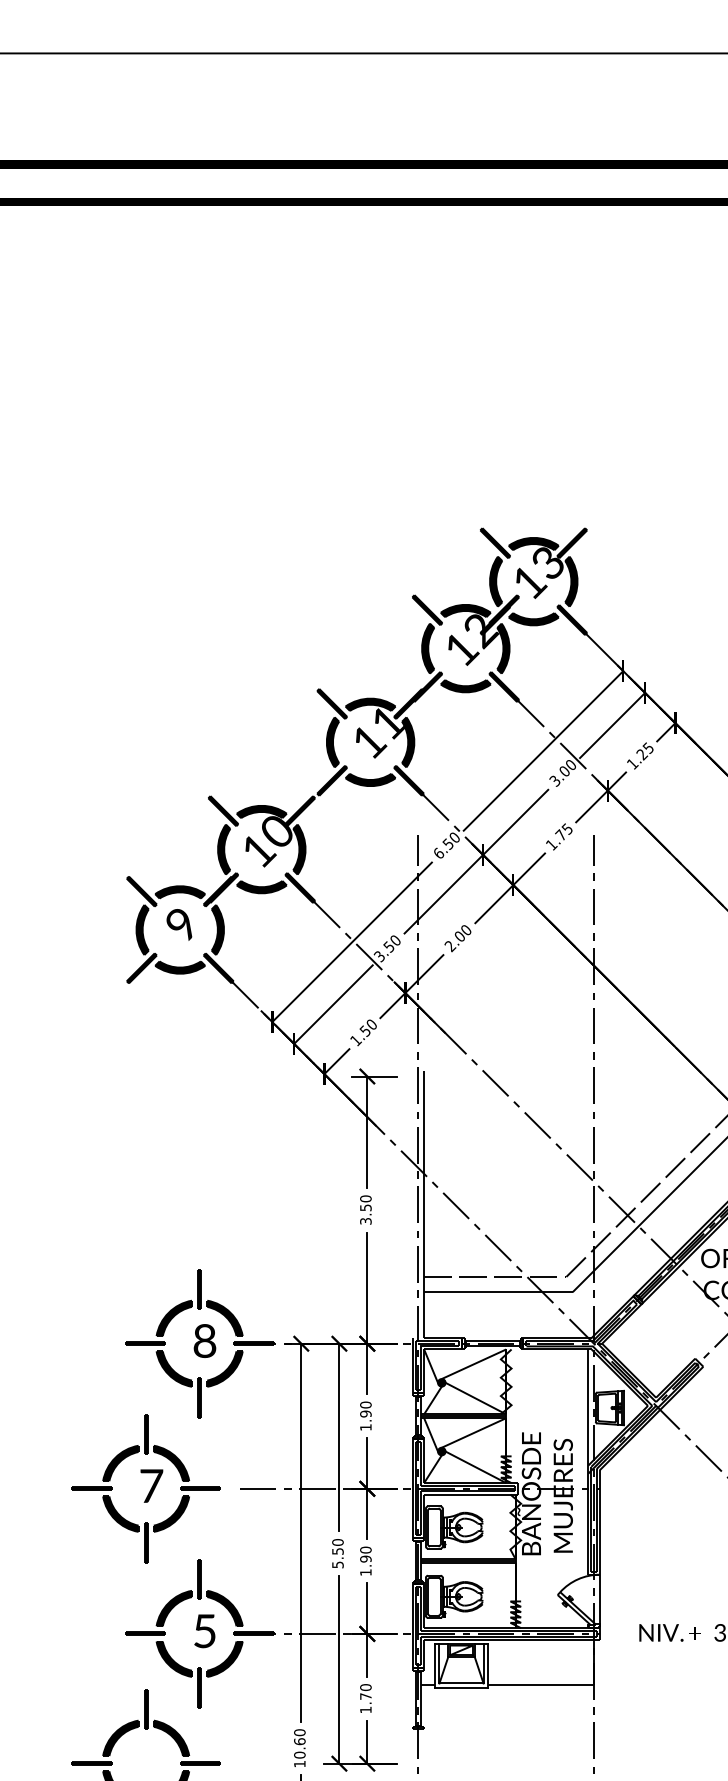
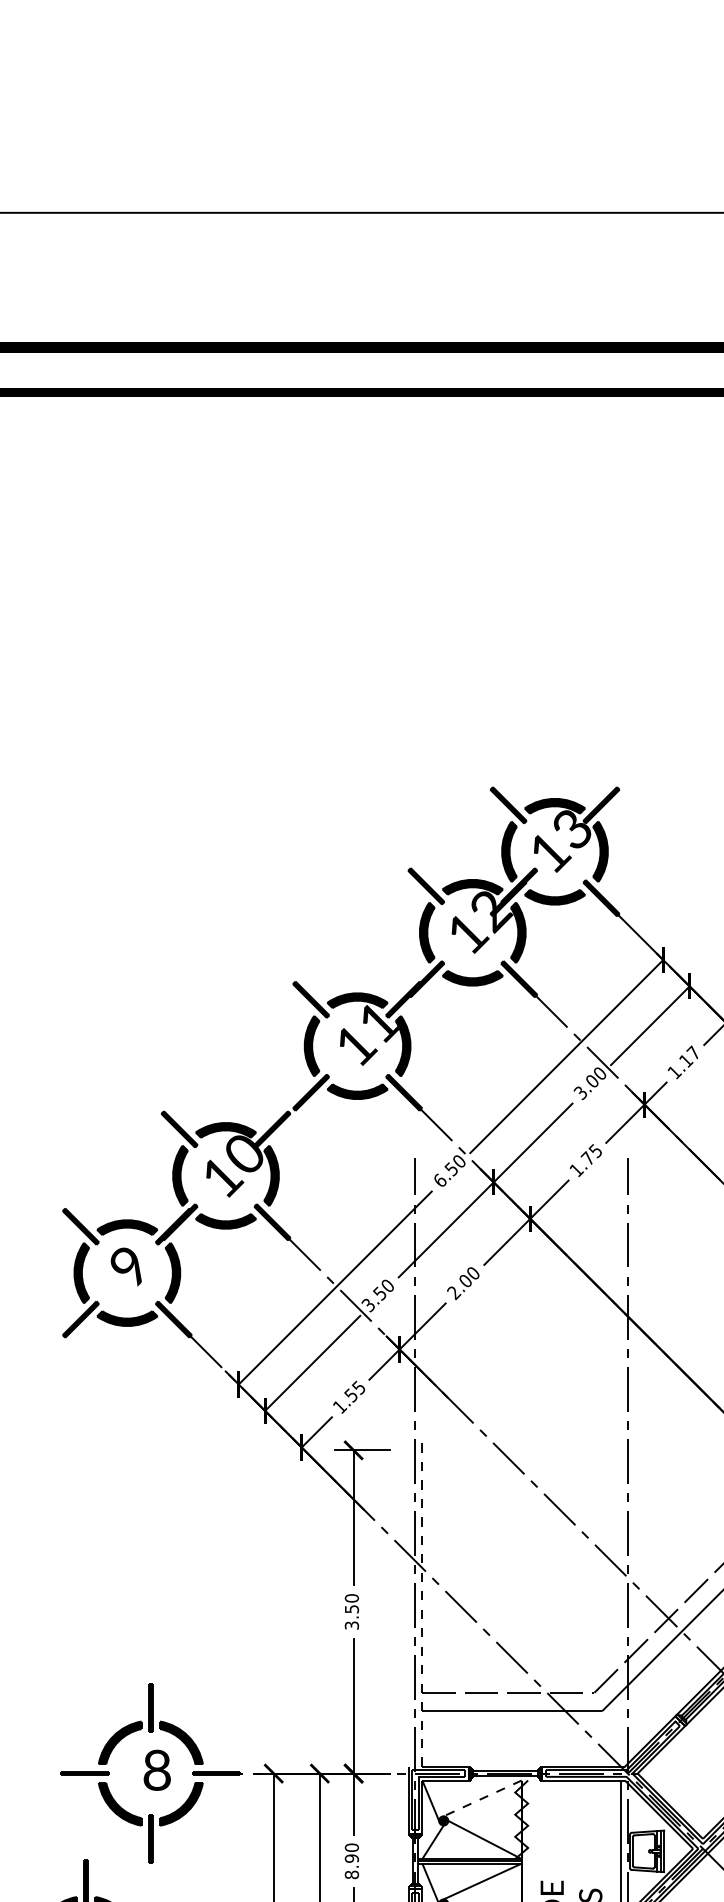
text: (644, 750) -> (688, 1056), 1.25 -> 1.17
text: (370, 1024) -> (357, 1387), 1.50 -> 1.55
line: (424, 1204) -> (422, 1605), solid -> dashed
line: (473, 1364) -> (482, 1798), solid -> dashed
text: (365, 1427) -> (351, 1874), 1.90 -> 8.90

